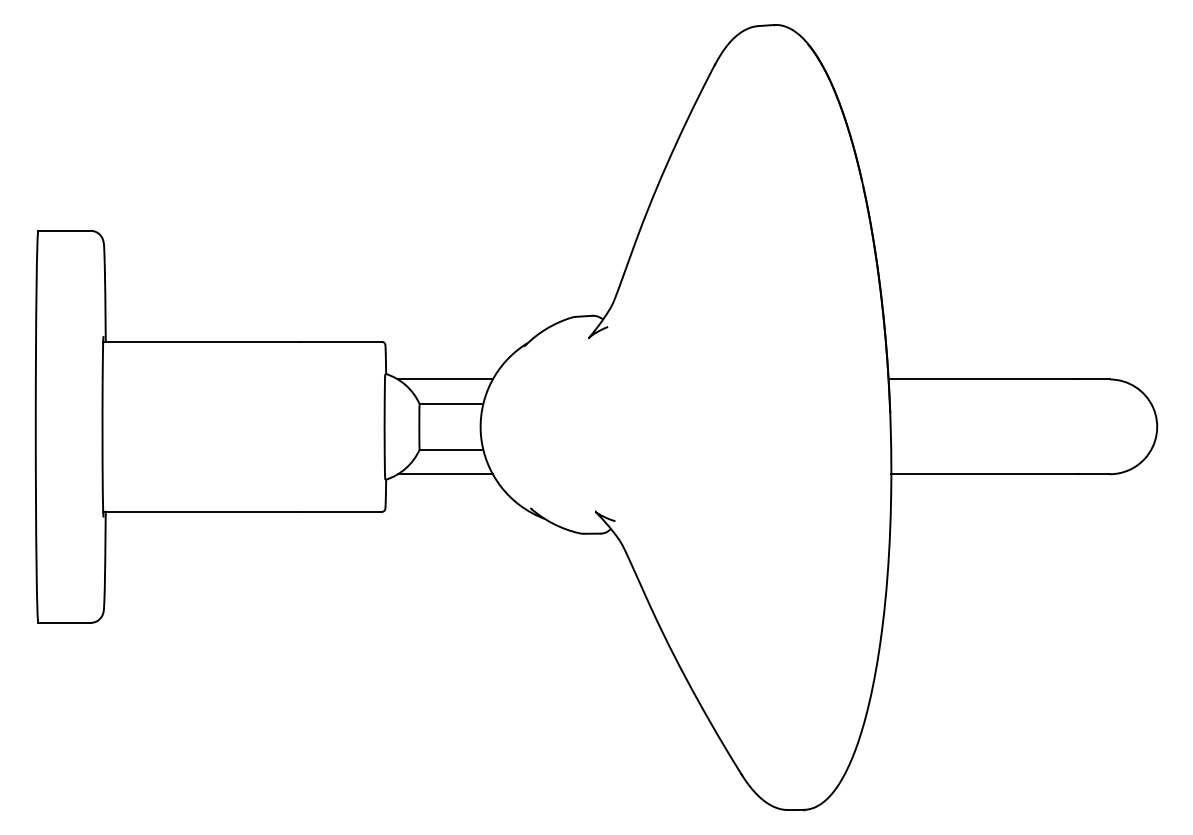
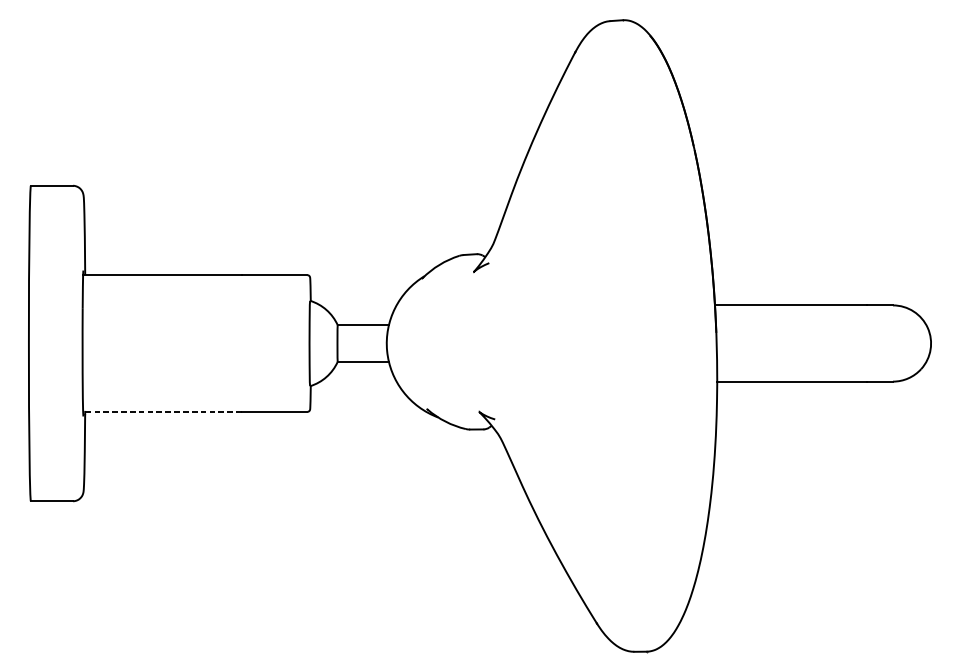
line: (445, 379) -> (358, 305), removed
line: (445, 474) -> (358, 381), removed
line: (201, 511) -> (162, 411), solid -> dashed

